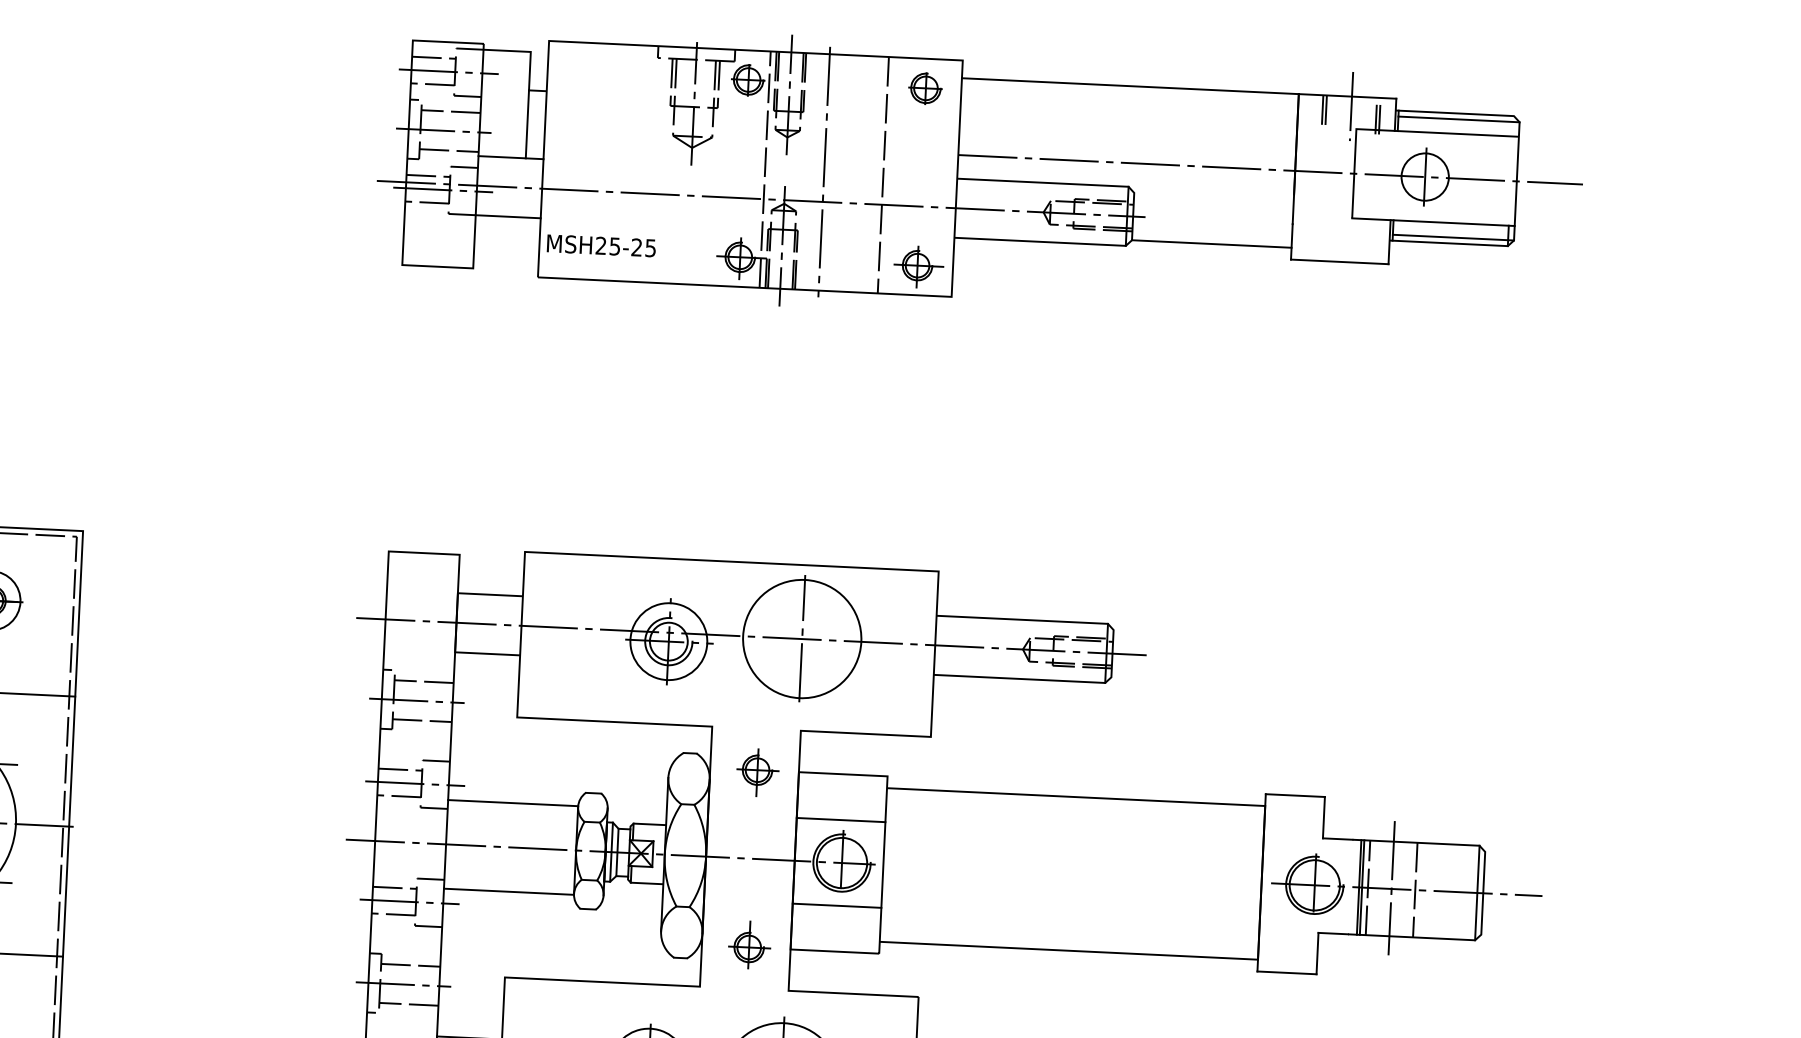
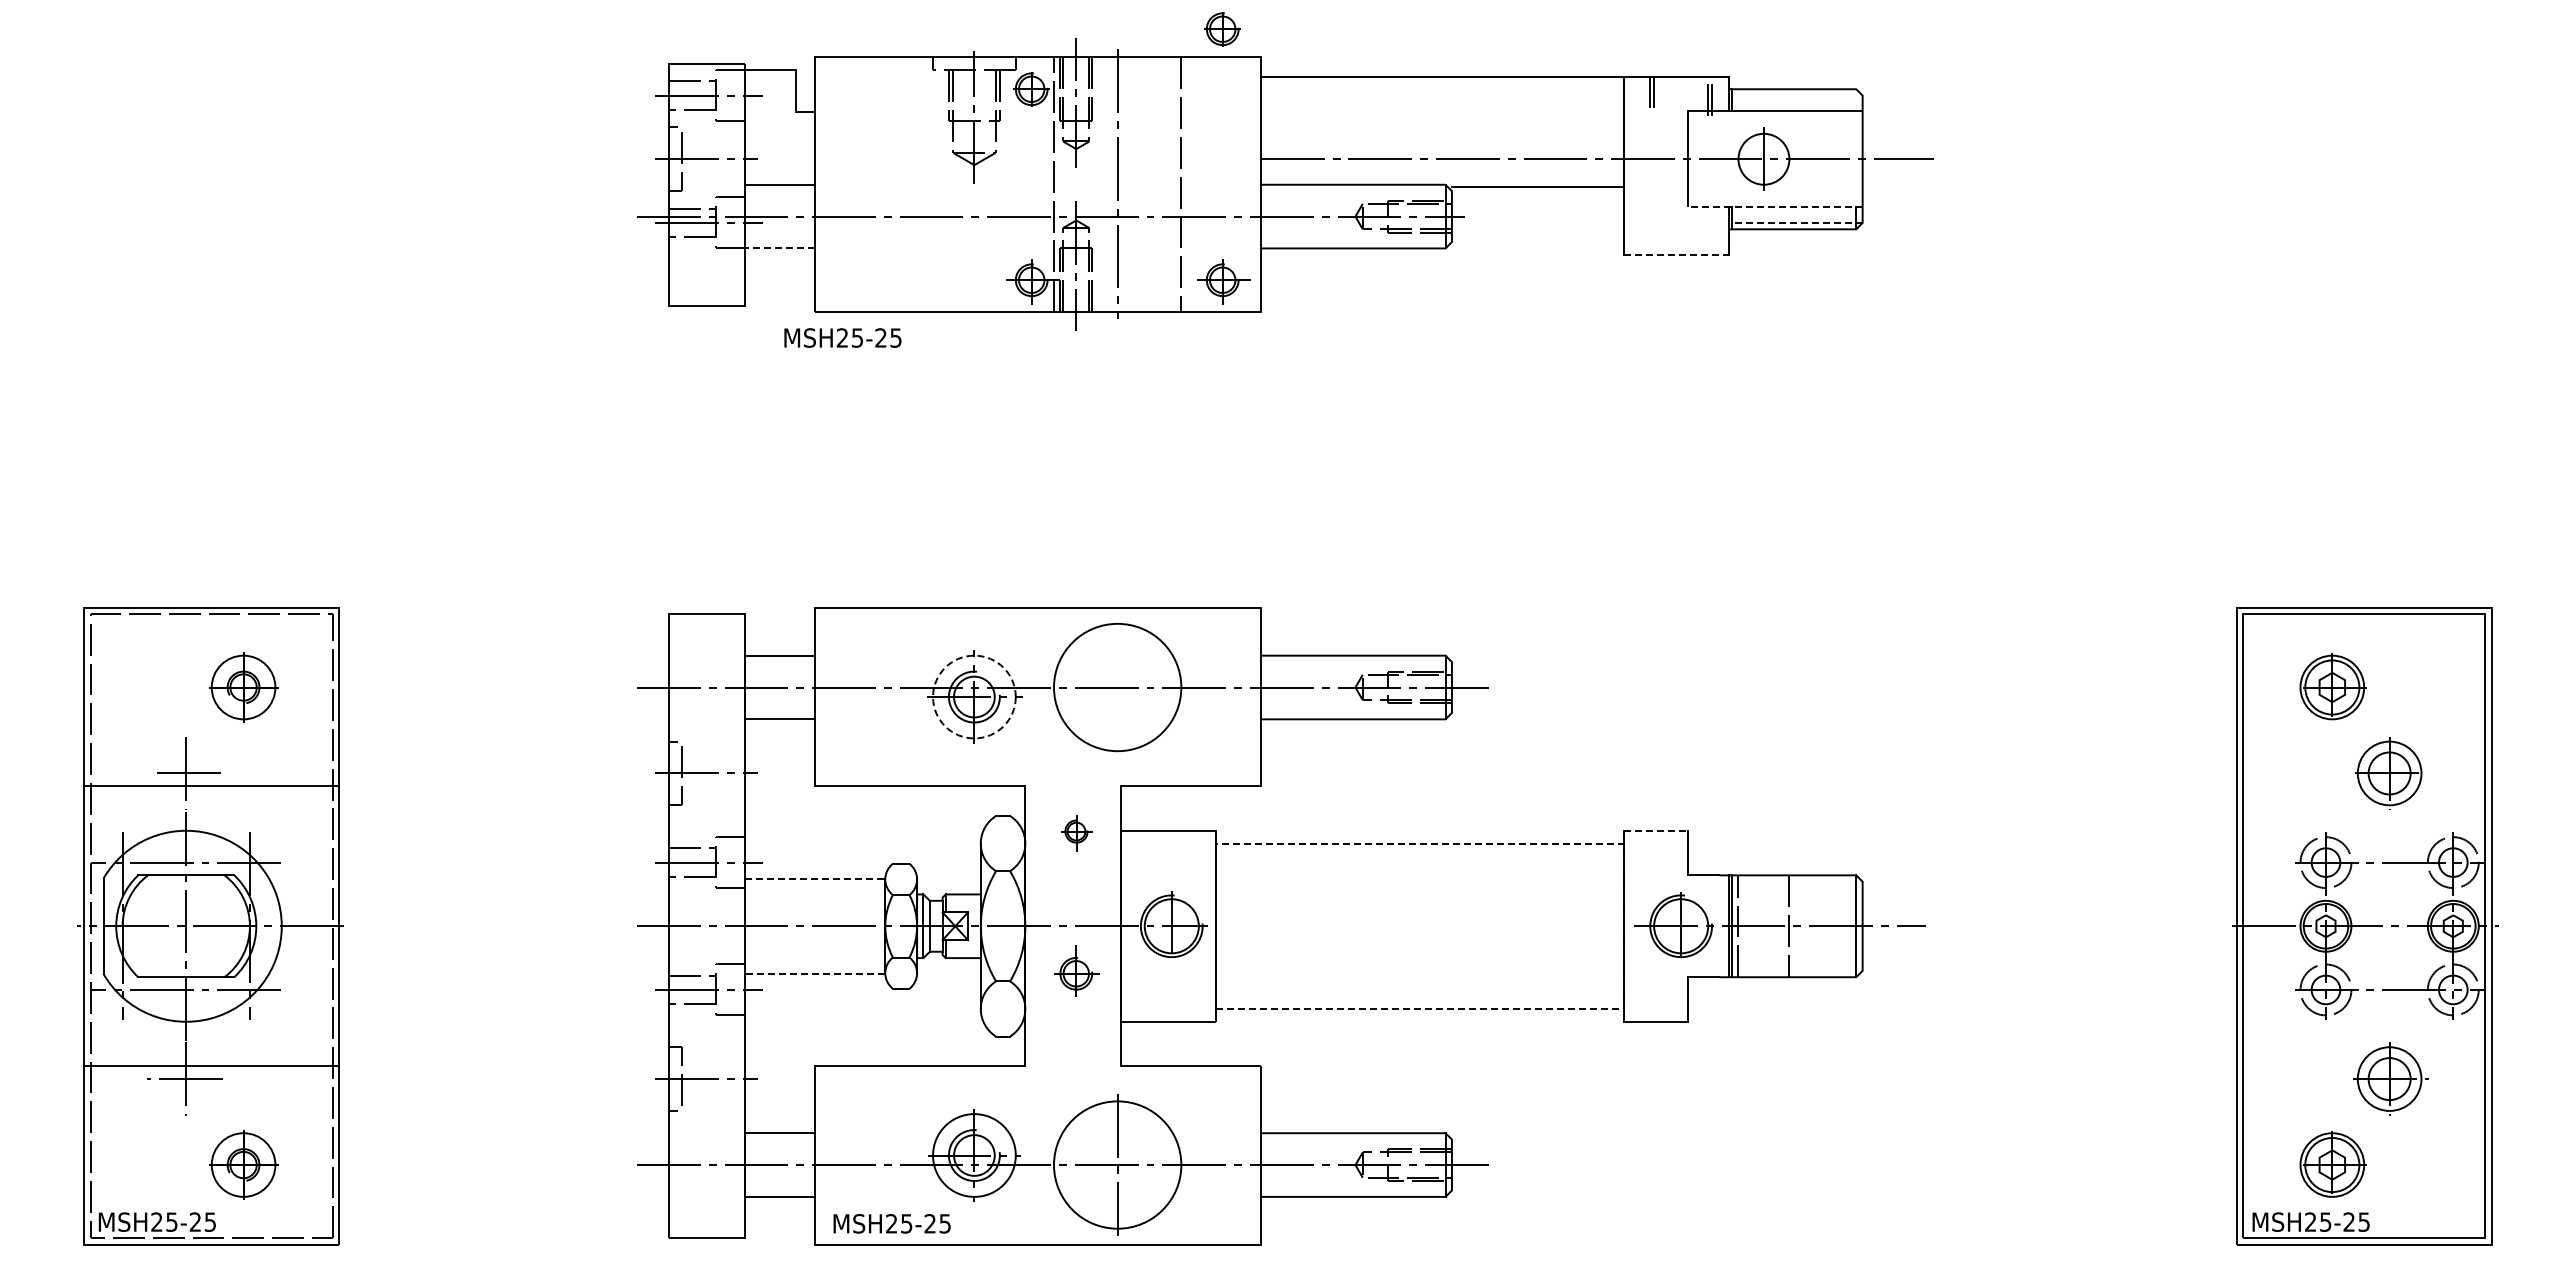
part: (925, 88) -> (1222, 29), moved
line: (1351, 105) -> (1681, 86), removed
line: (451, 111) -> (713, 138), removed
line: (1459, 119) -> (1797, 95), removed
line: (527, 123) -> (796, 147), removed
line: (449, 150) -> (713, 180), removed
line: (507, 216) -> (779, 248), solid -> dashed
line: (1433, 222) -> (1775, 207), solid -> dashed
line: (1452, 237) -> (1796, 222), solid -> dashed
line: (1211, 244) -> (1537, 187), moved
text: (601, 245) -> (842, 337), moved
line: (1339, 261) -> (1676, 254), solid -> dashed
line: (802, 638) -> (1117, 686), removed
circle: (668, 641) -> (974, 696), solid -> dashed
line: (424, 681) -> (713, 752), removed
line: (422, 720) -> (713, 794), removed
part: (757, 772) -> (1076, 833), size x0.7
line: (1295, 795) -> (1655, 830), solid -> dashed
line: (513, 803) -> (815, 878), solid -> dashed
line: (840, 820) -> (1168, 880), removed
line: (1261, 883) -> (1623, 926), solid -> dashed
line: (1391, 888) -> (1763, 925), removed
line: (508, 892) -> (814, 974), solid -> dashed
line: (836, 905) -> (1168, 972), removed
part: (749, 944) -> (1076, 970), moved
line: (410, 965) -> (713, 1058), removed
line: (409, 1004) -> (713, 1100), removed

